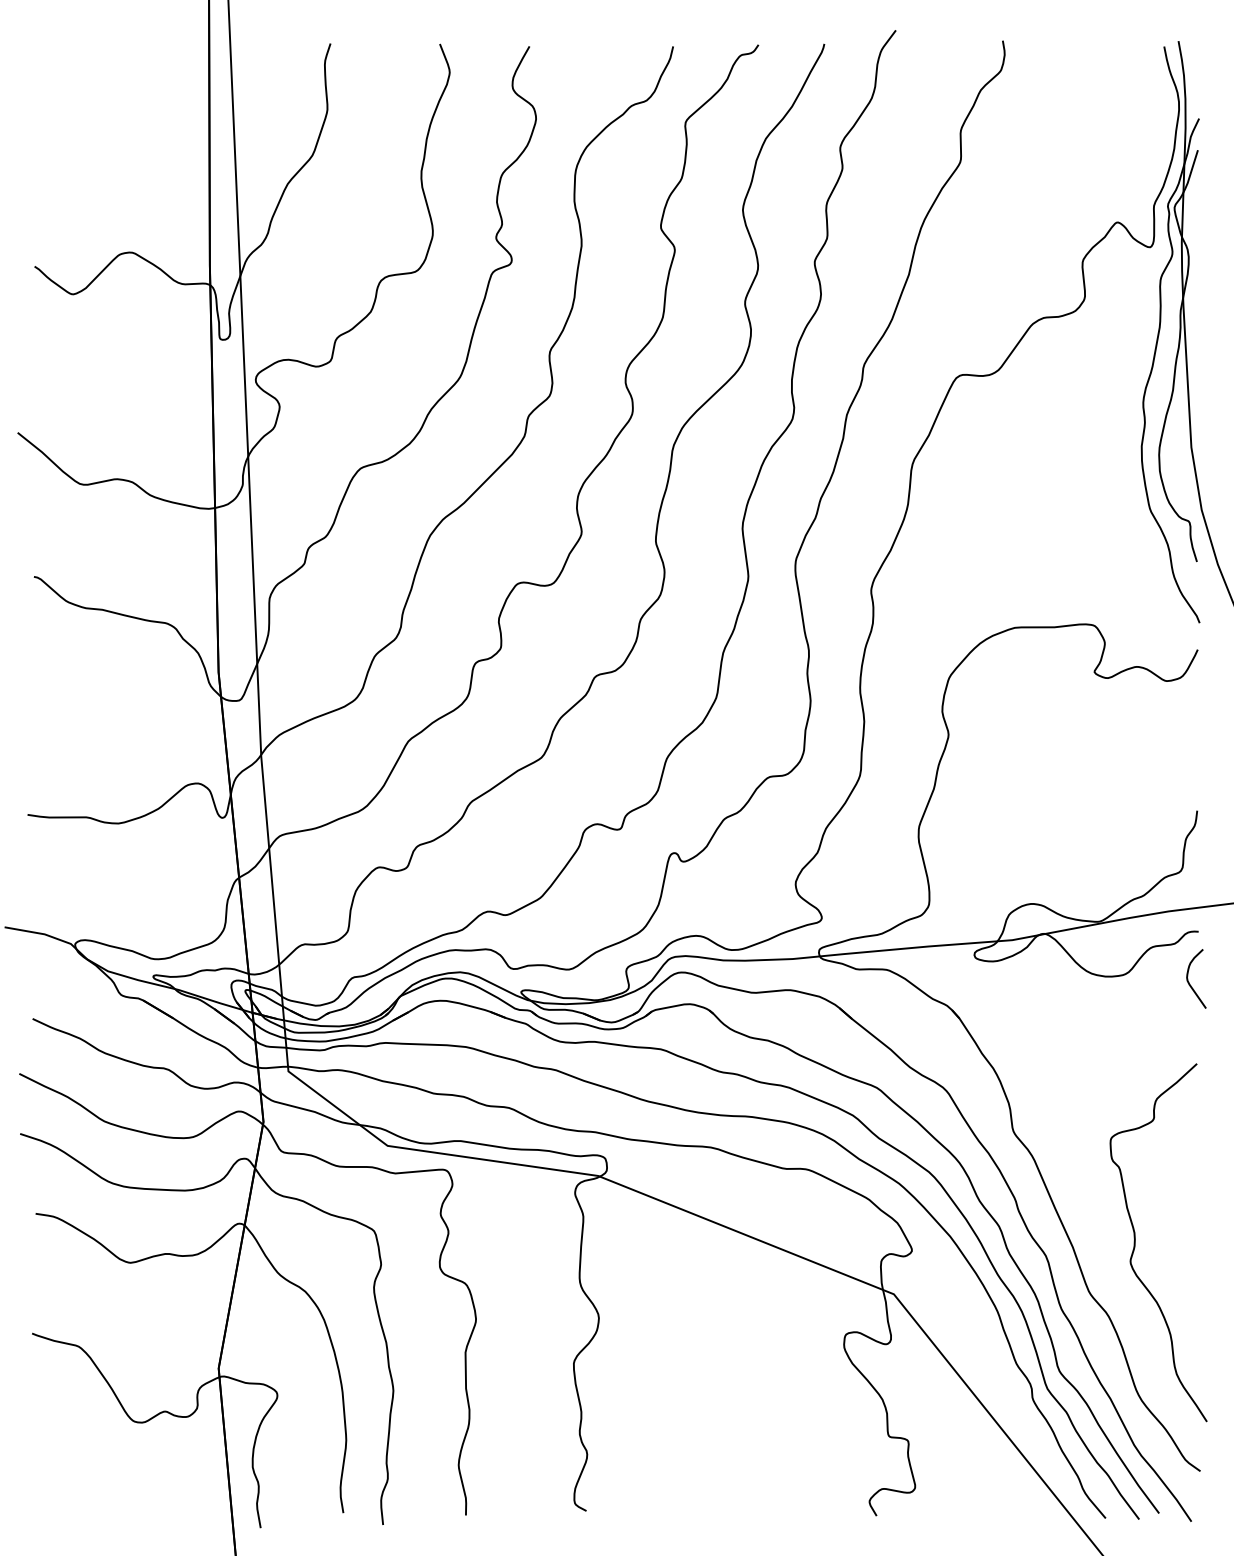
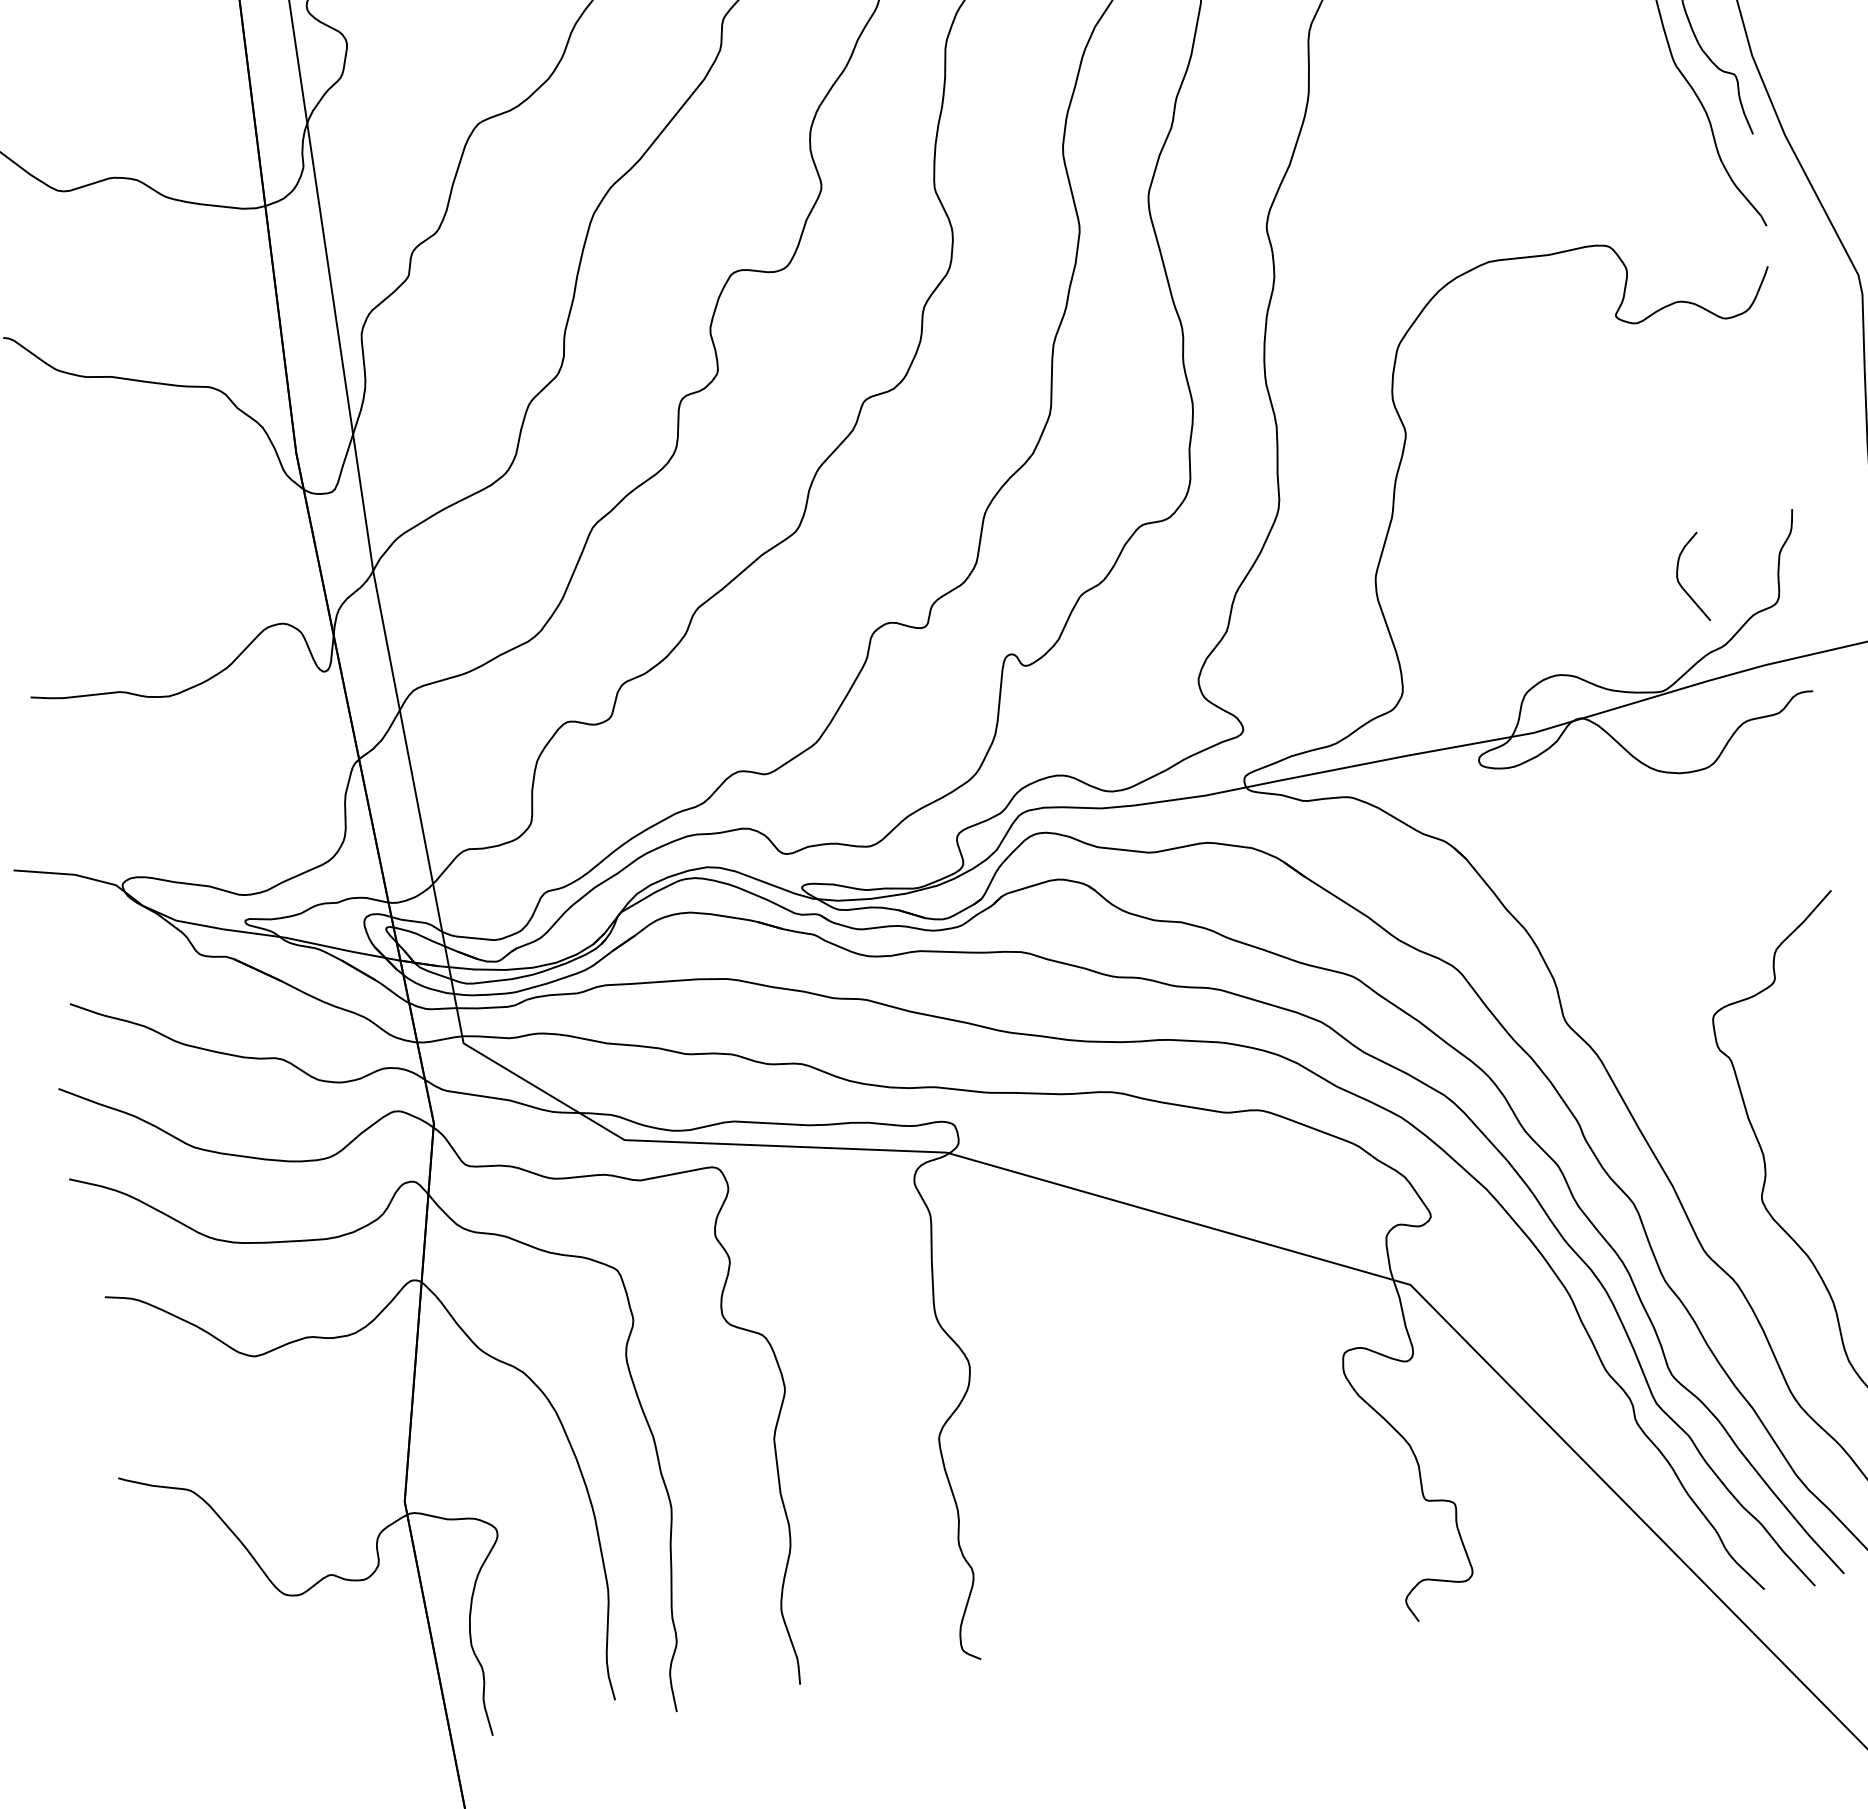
curve: (1188, 978) -> (1679, 578), moved

